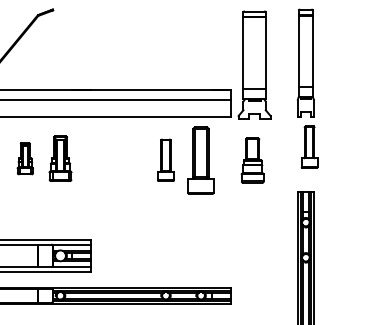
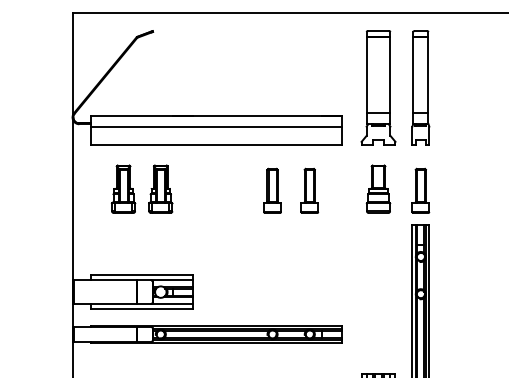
part: (254, 64) -> (378, 87), moved
part: (309, 146) -> (420, 190), moved
part: (25, 158) -> (123, 188), size x1.43
part: (200, 159) -> (309, 190), size x0.62
part: (252, 159) -> (378, 188), moved

